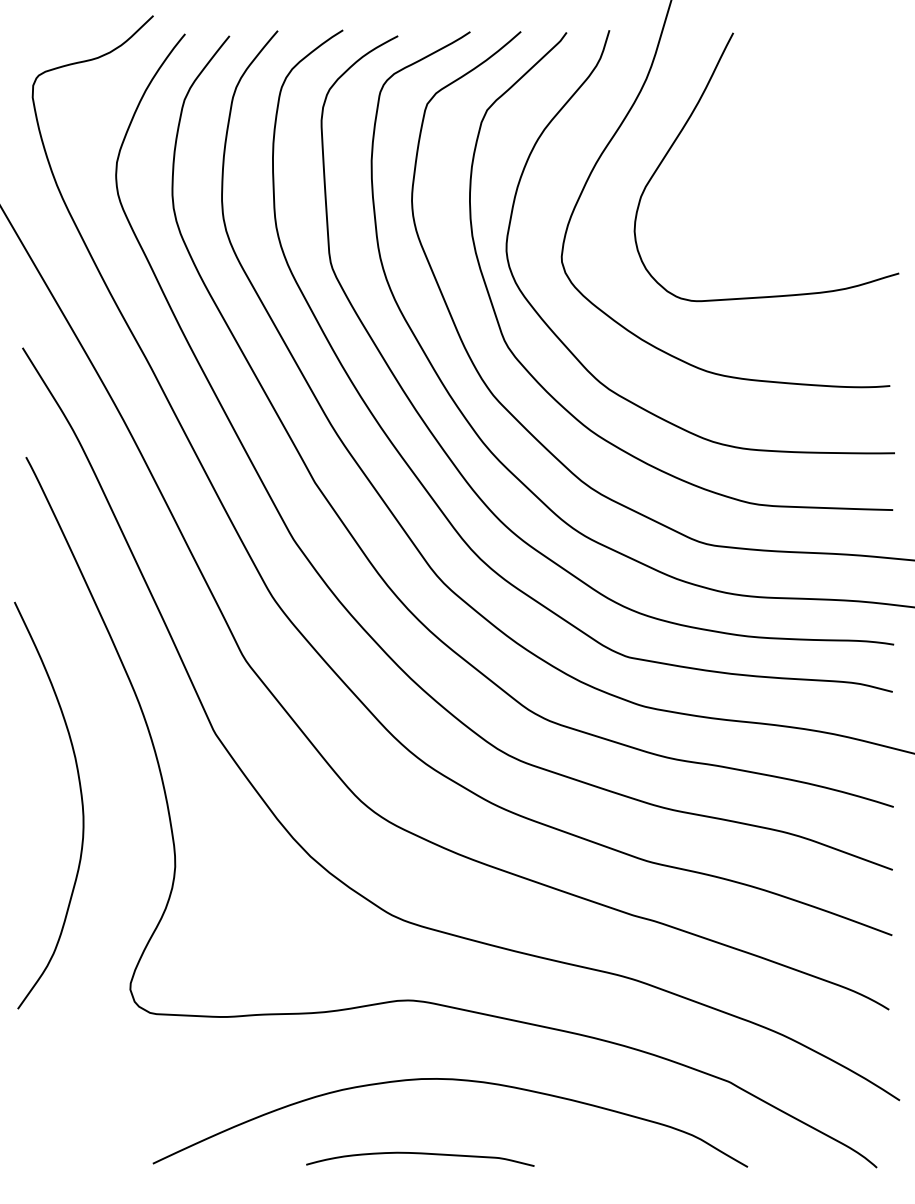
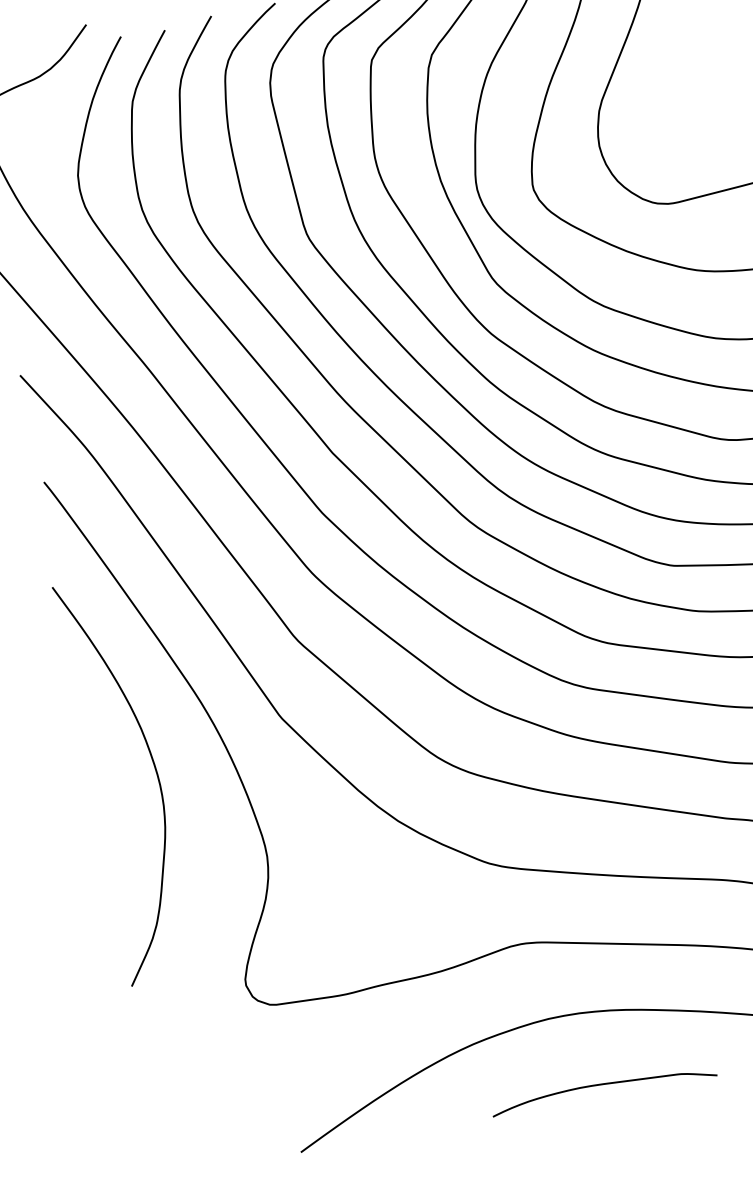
curve: (81, 805) -> (156, 774), moved
curve: (420, 1154) -> (603, 1085), moved

